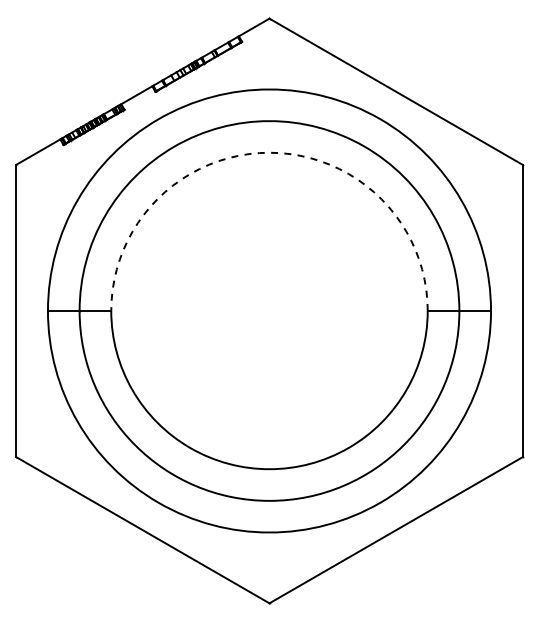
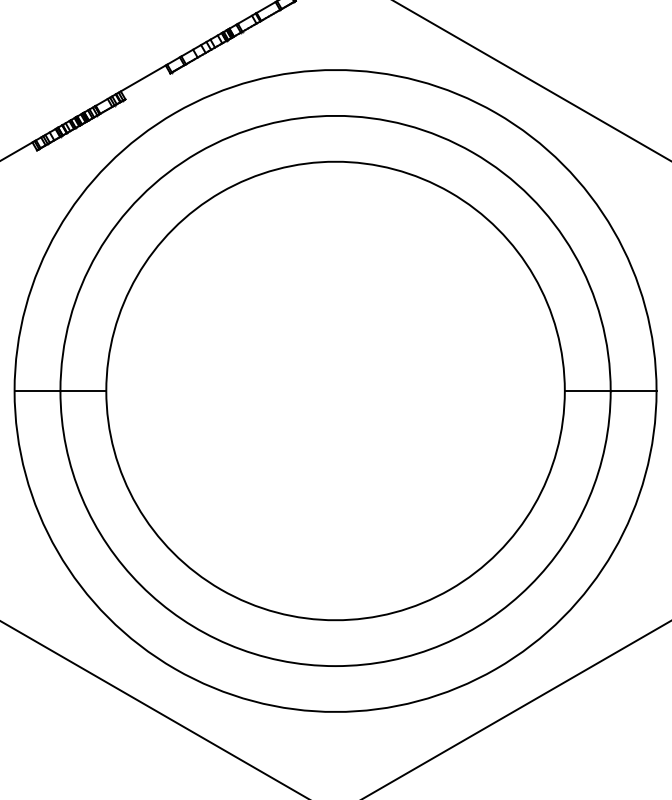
arc: (269, 152) -> (335, 161), dashed -> solid

